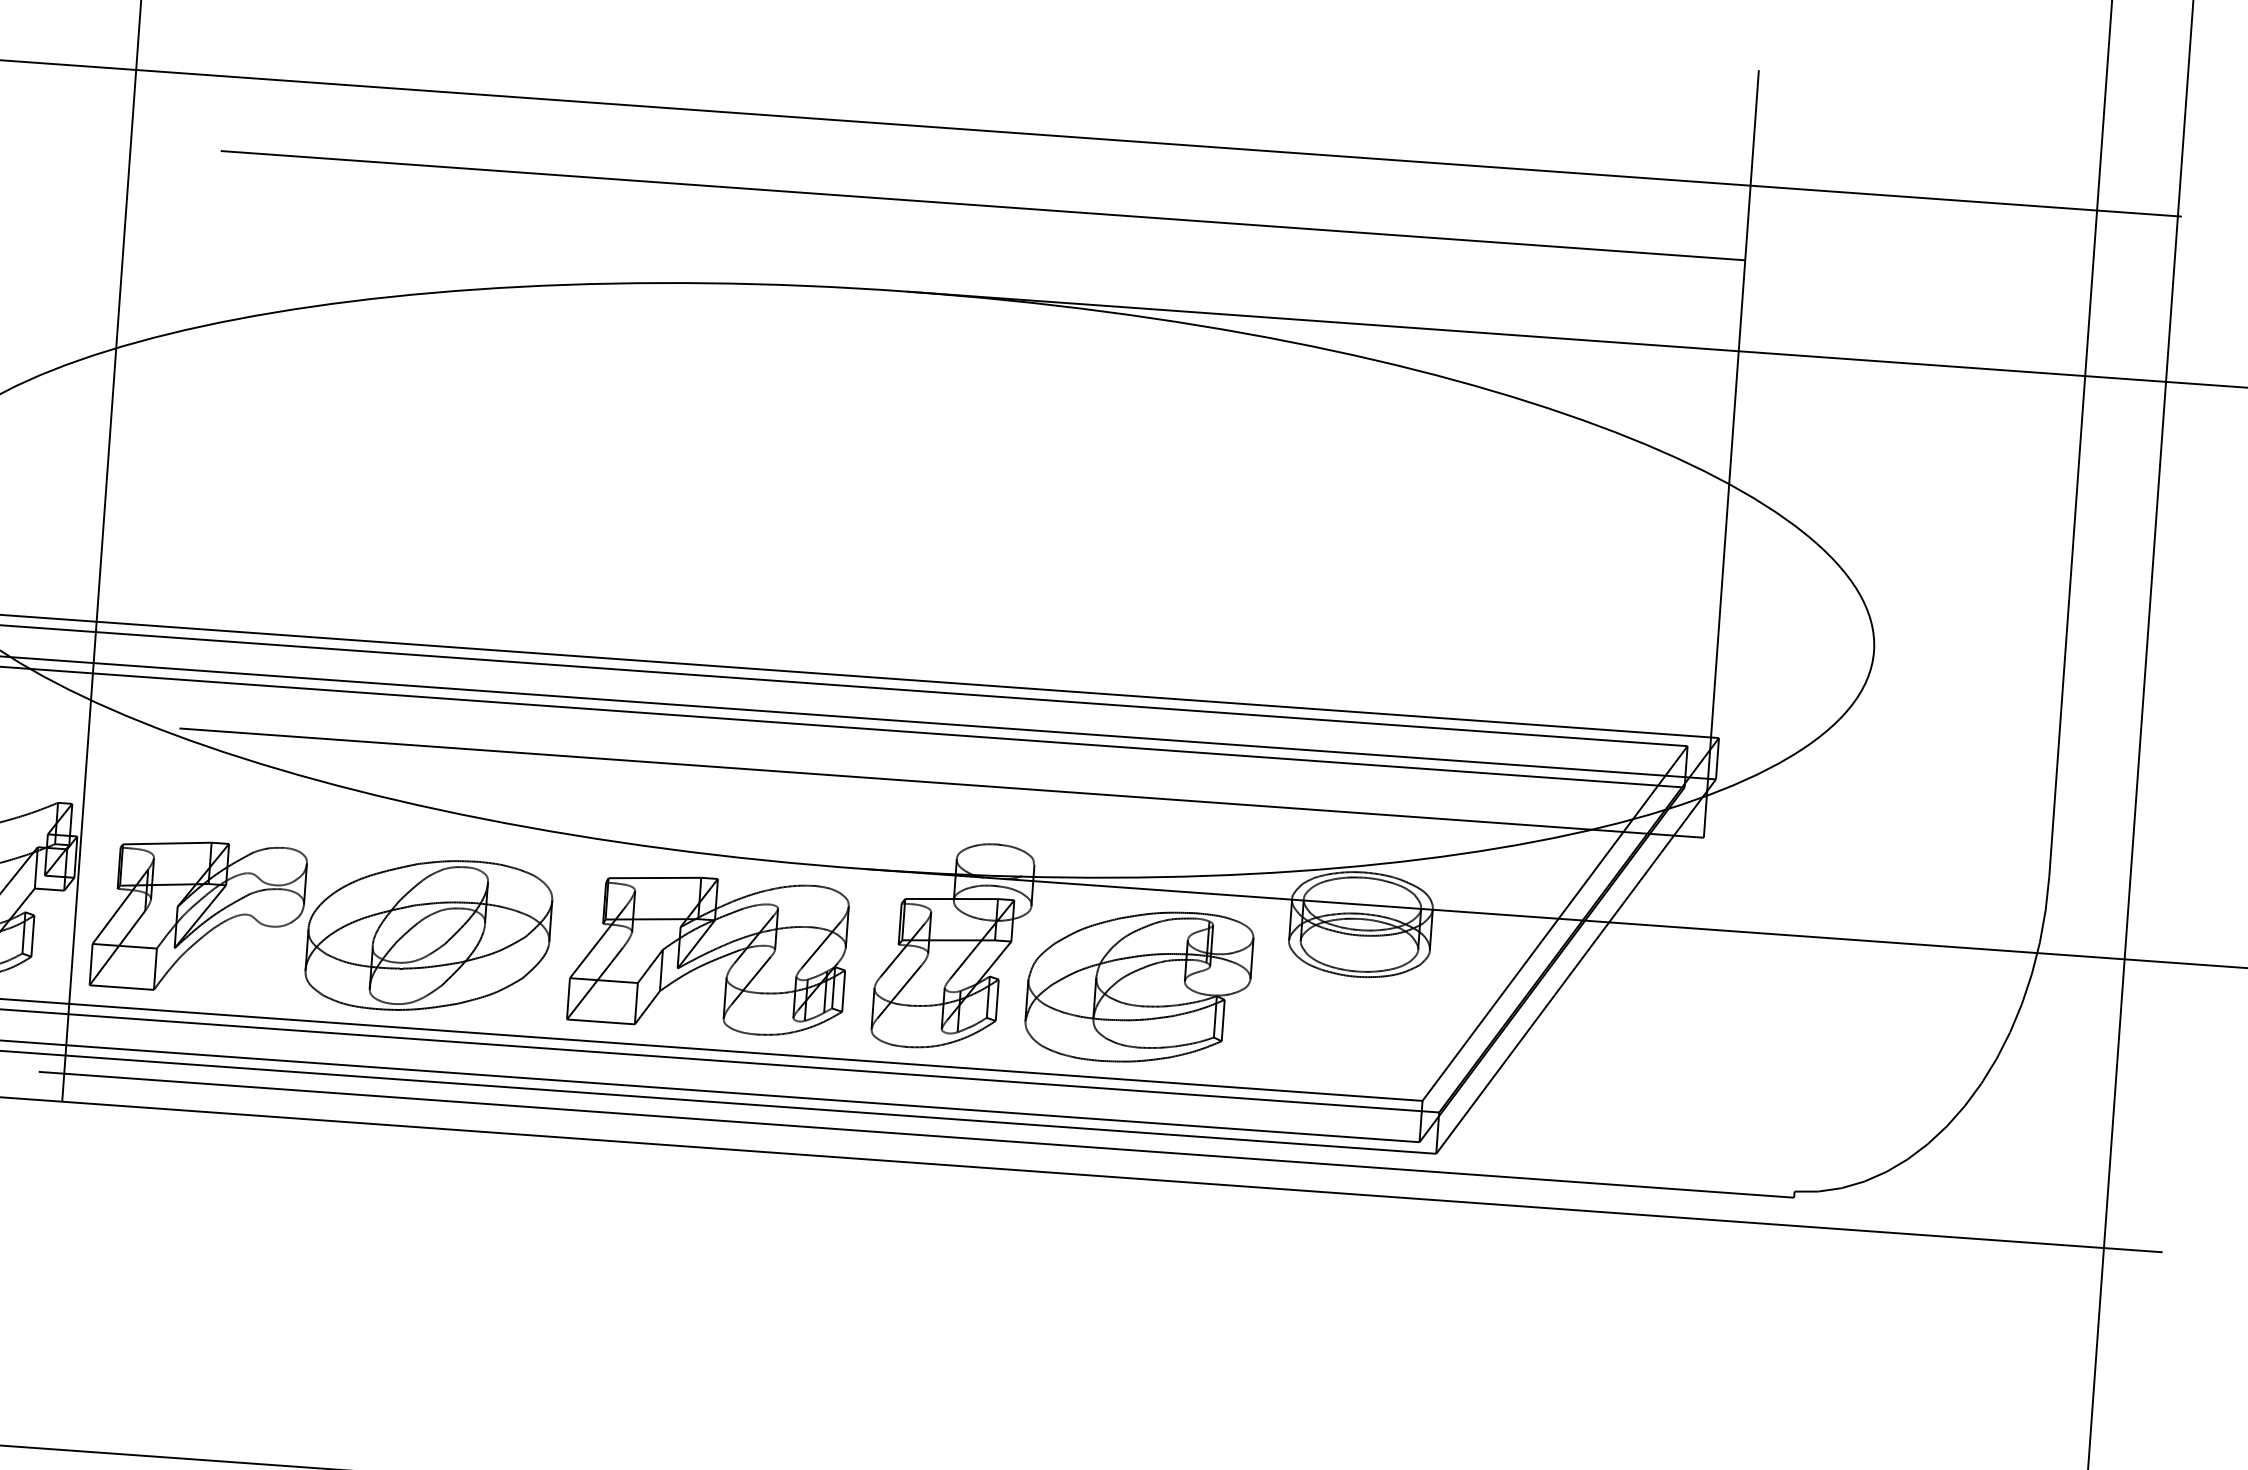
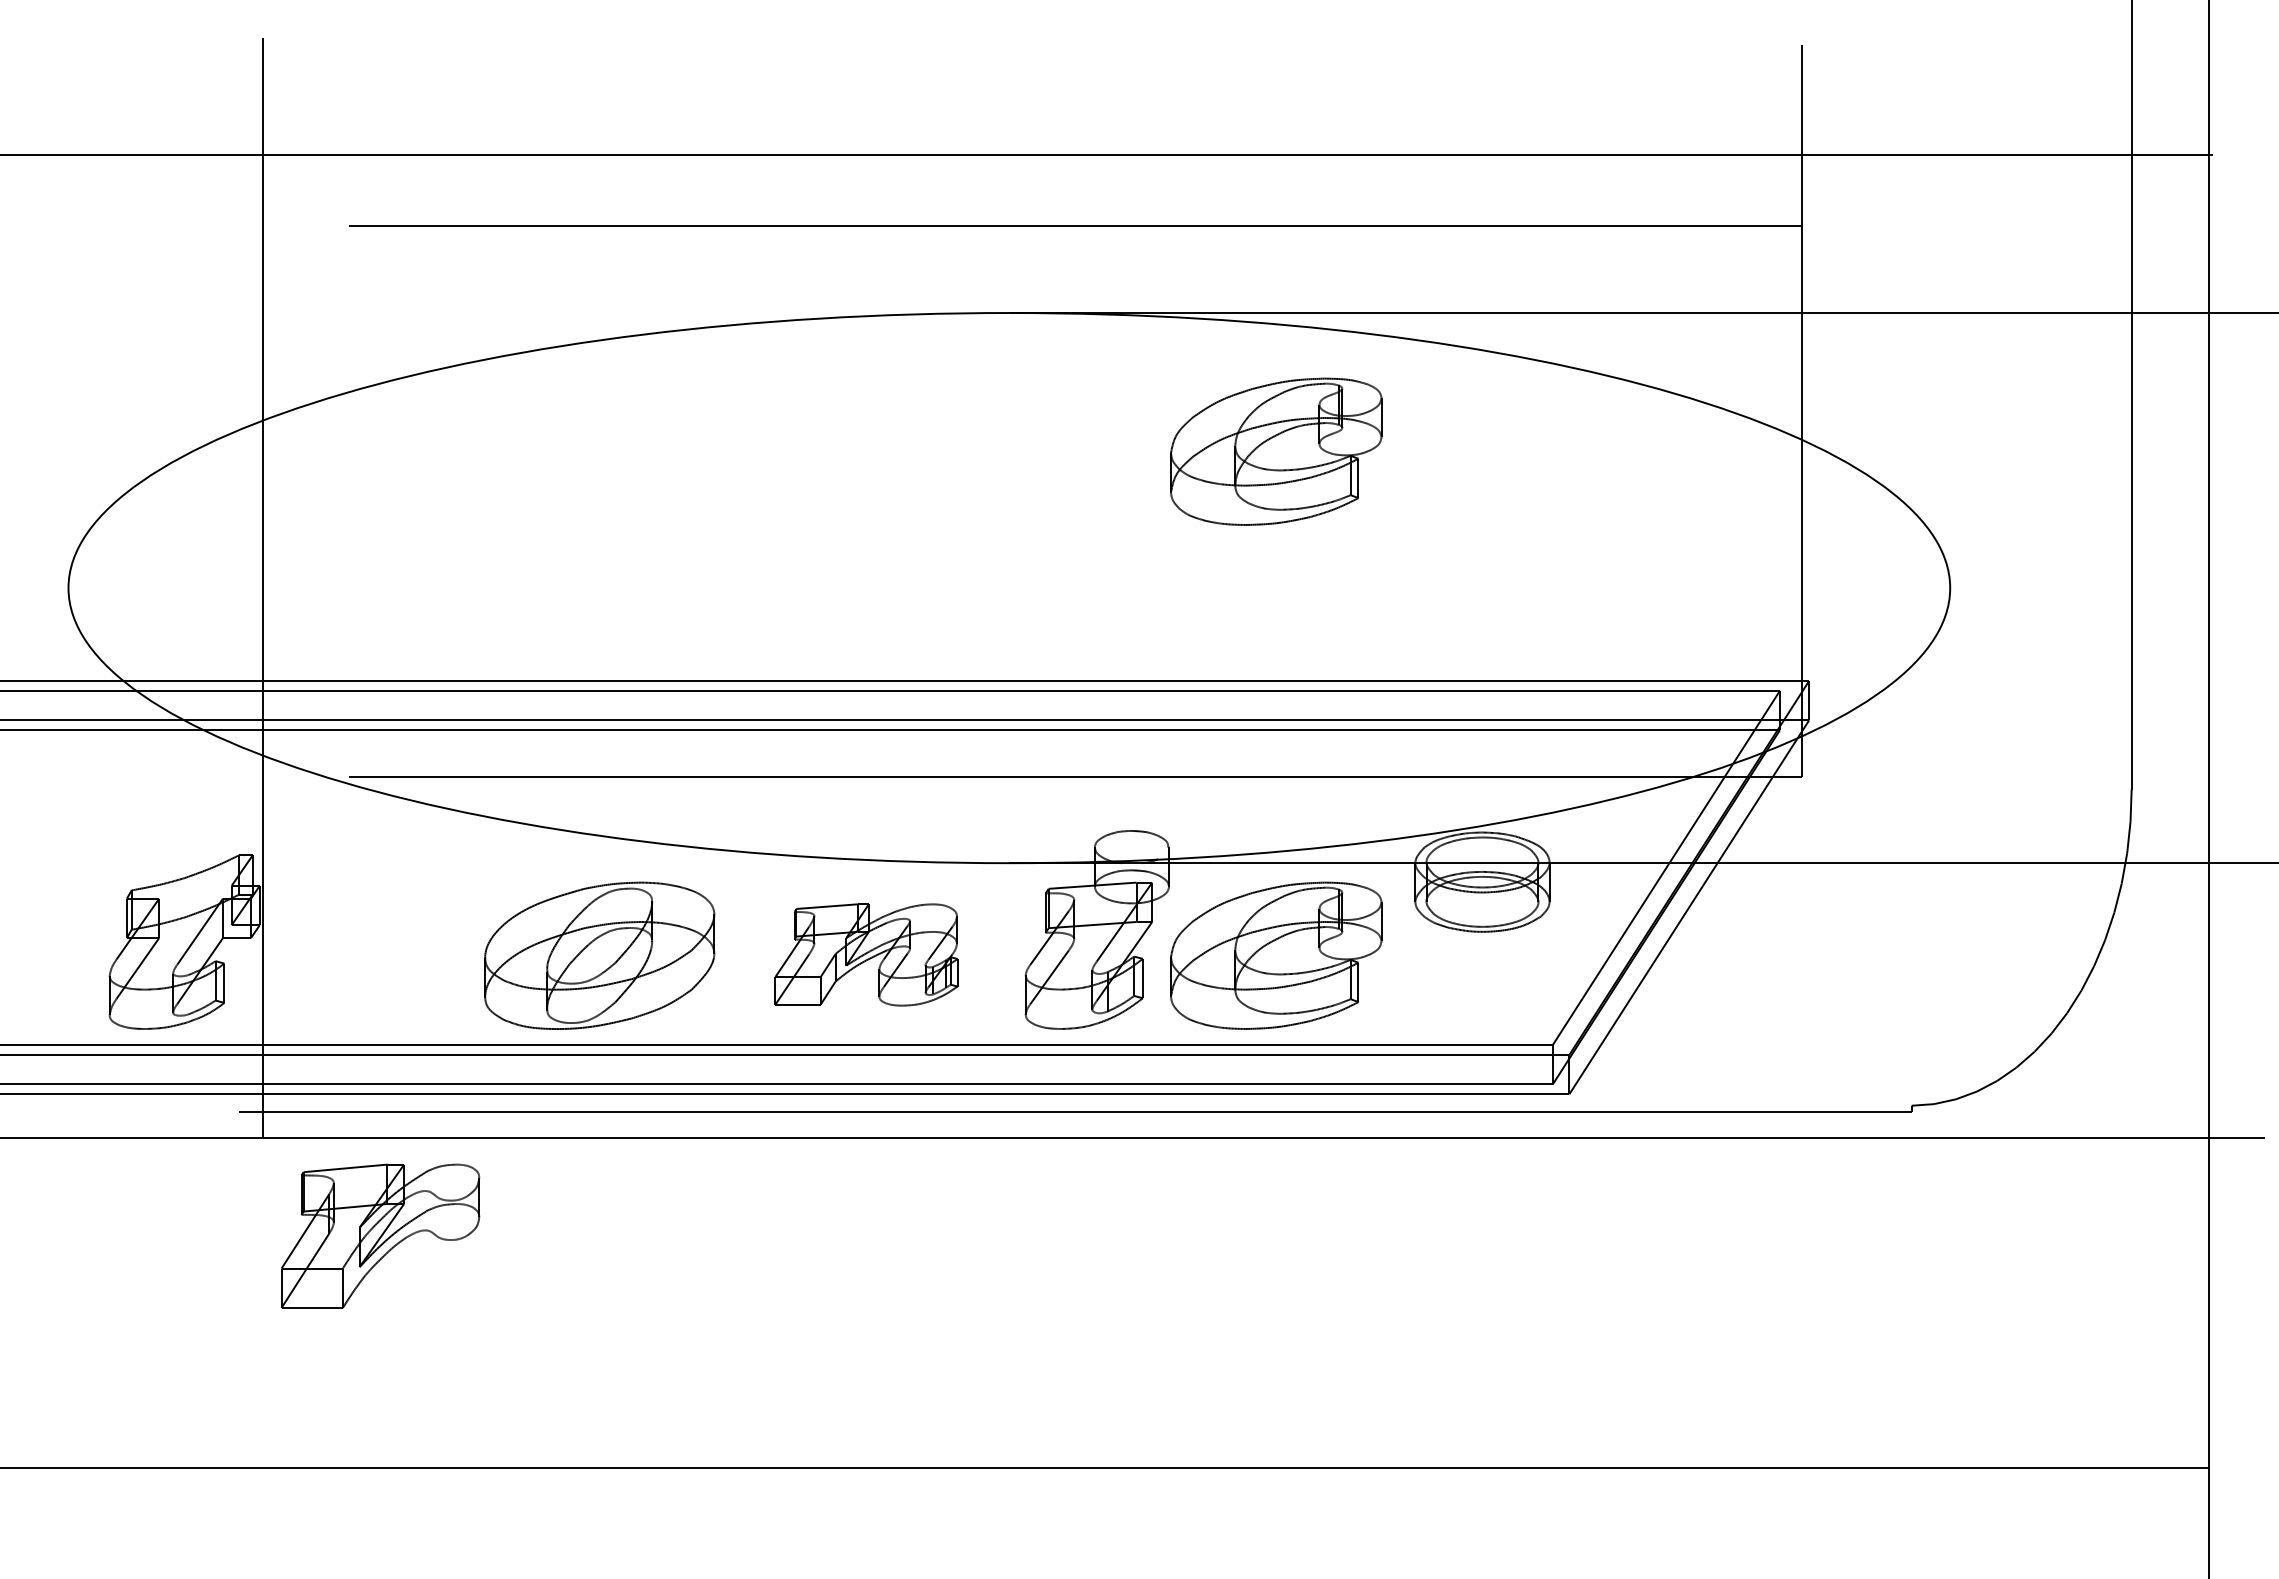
part: (1177, 457) -> (1276, 451), added
part: (198, 916) -> (380, 1235), moved
part: (709, 954) -> (866, 954), size x0.7

